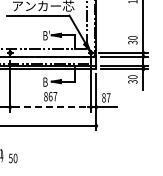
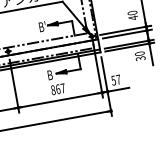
text: (132, 42) -> (132, 17), 30 -> 40
text: (103, 97) -> (113, 80), 87 -> 57
line: (51, 107) -> (61, 100), dashed -> solid

